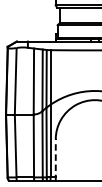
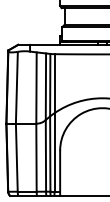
line: (56, 160) -> (60, 173), dashed -> solid

